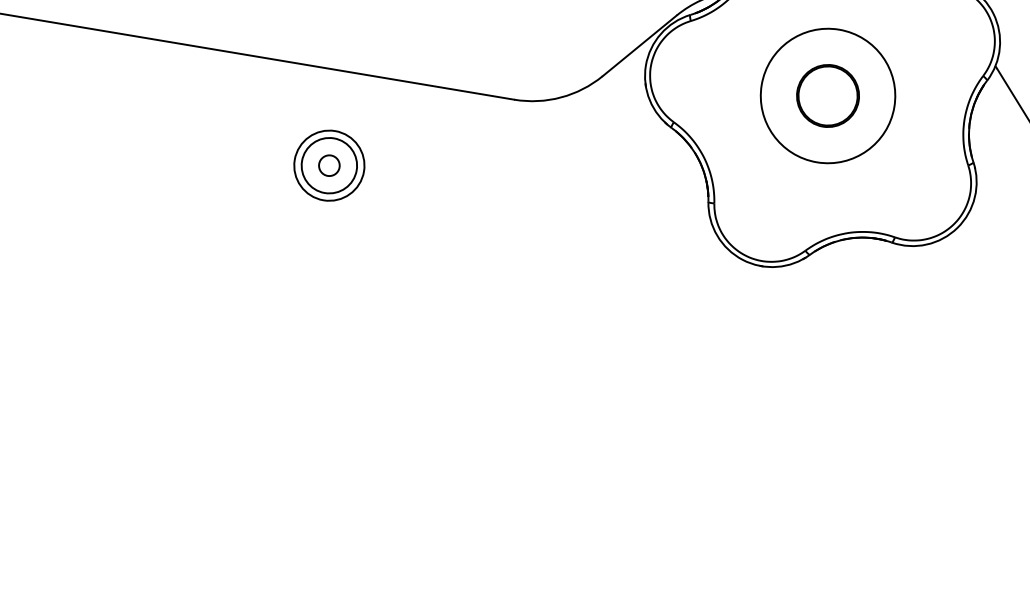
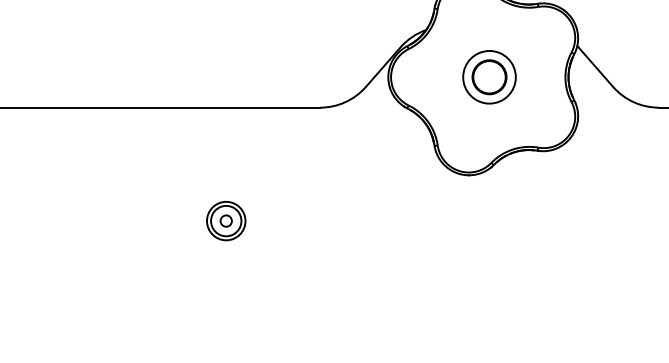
circle: (828, 94) -> (489, 76), size x0.71
part: (329, 166) -> (226, 221), moved

